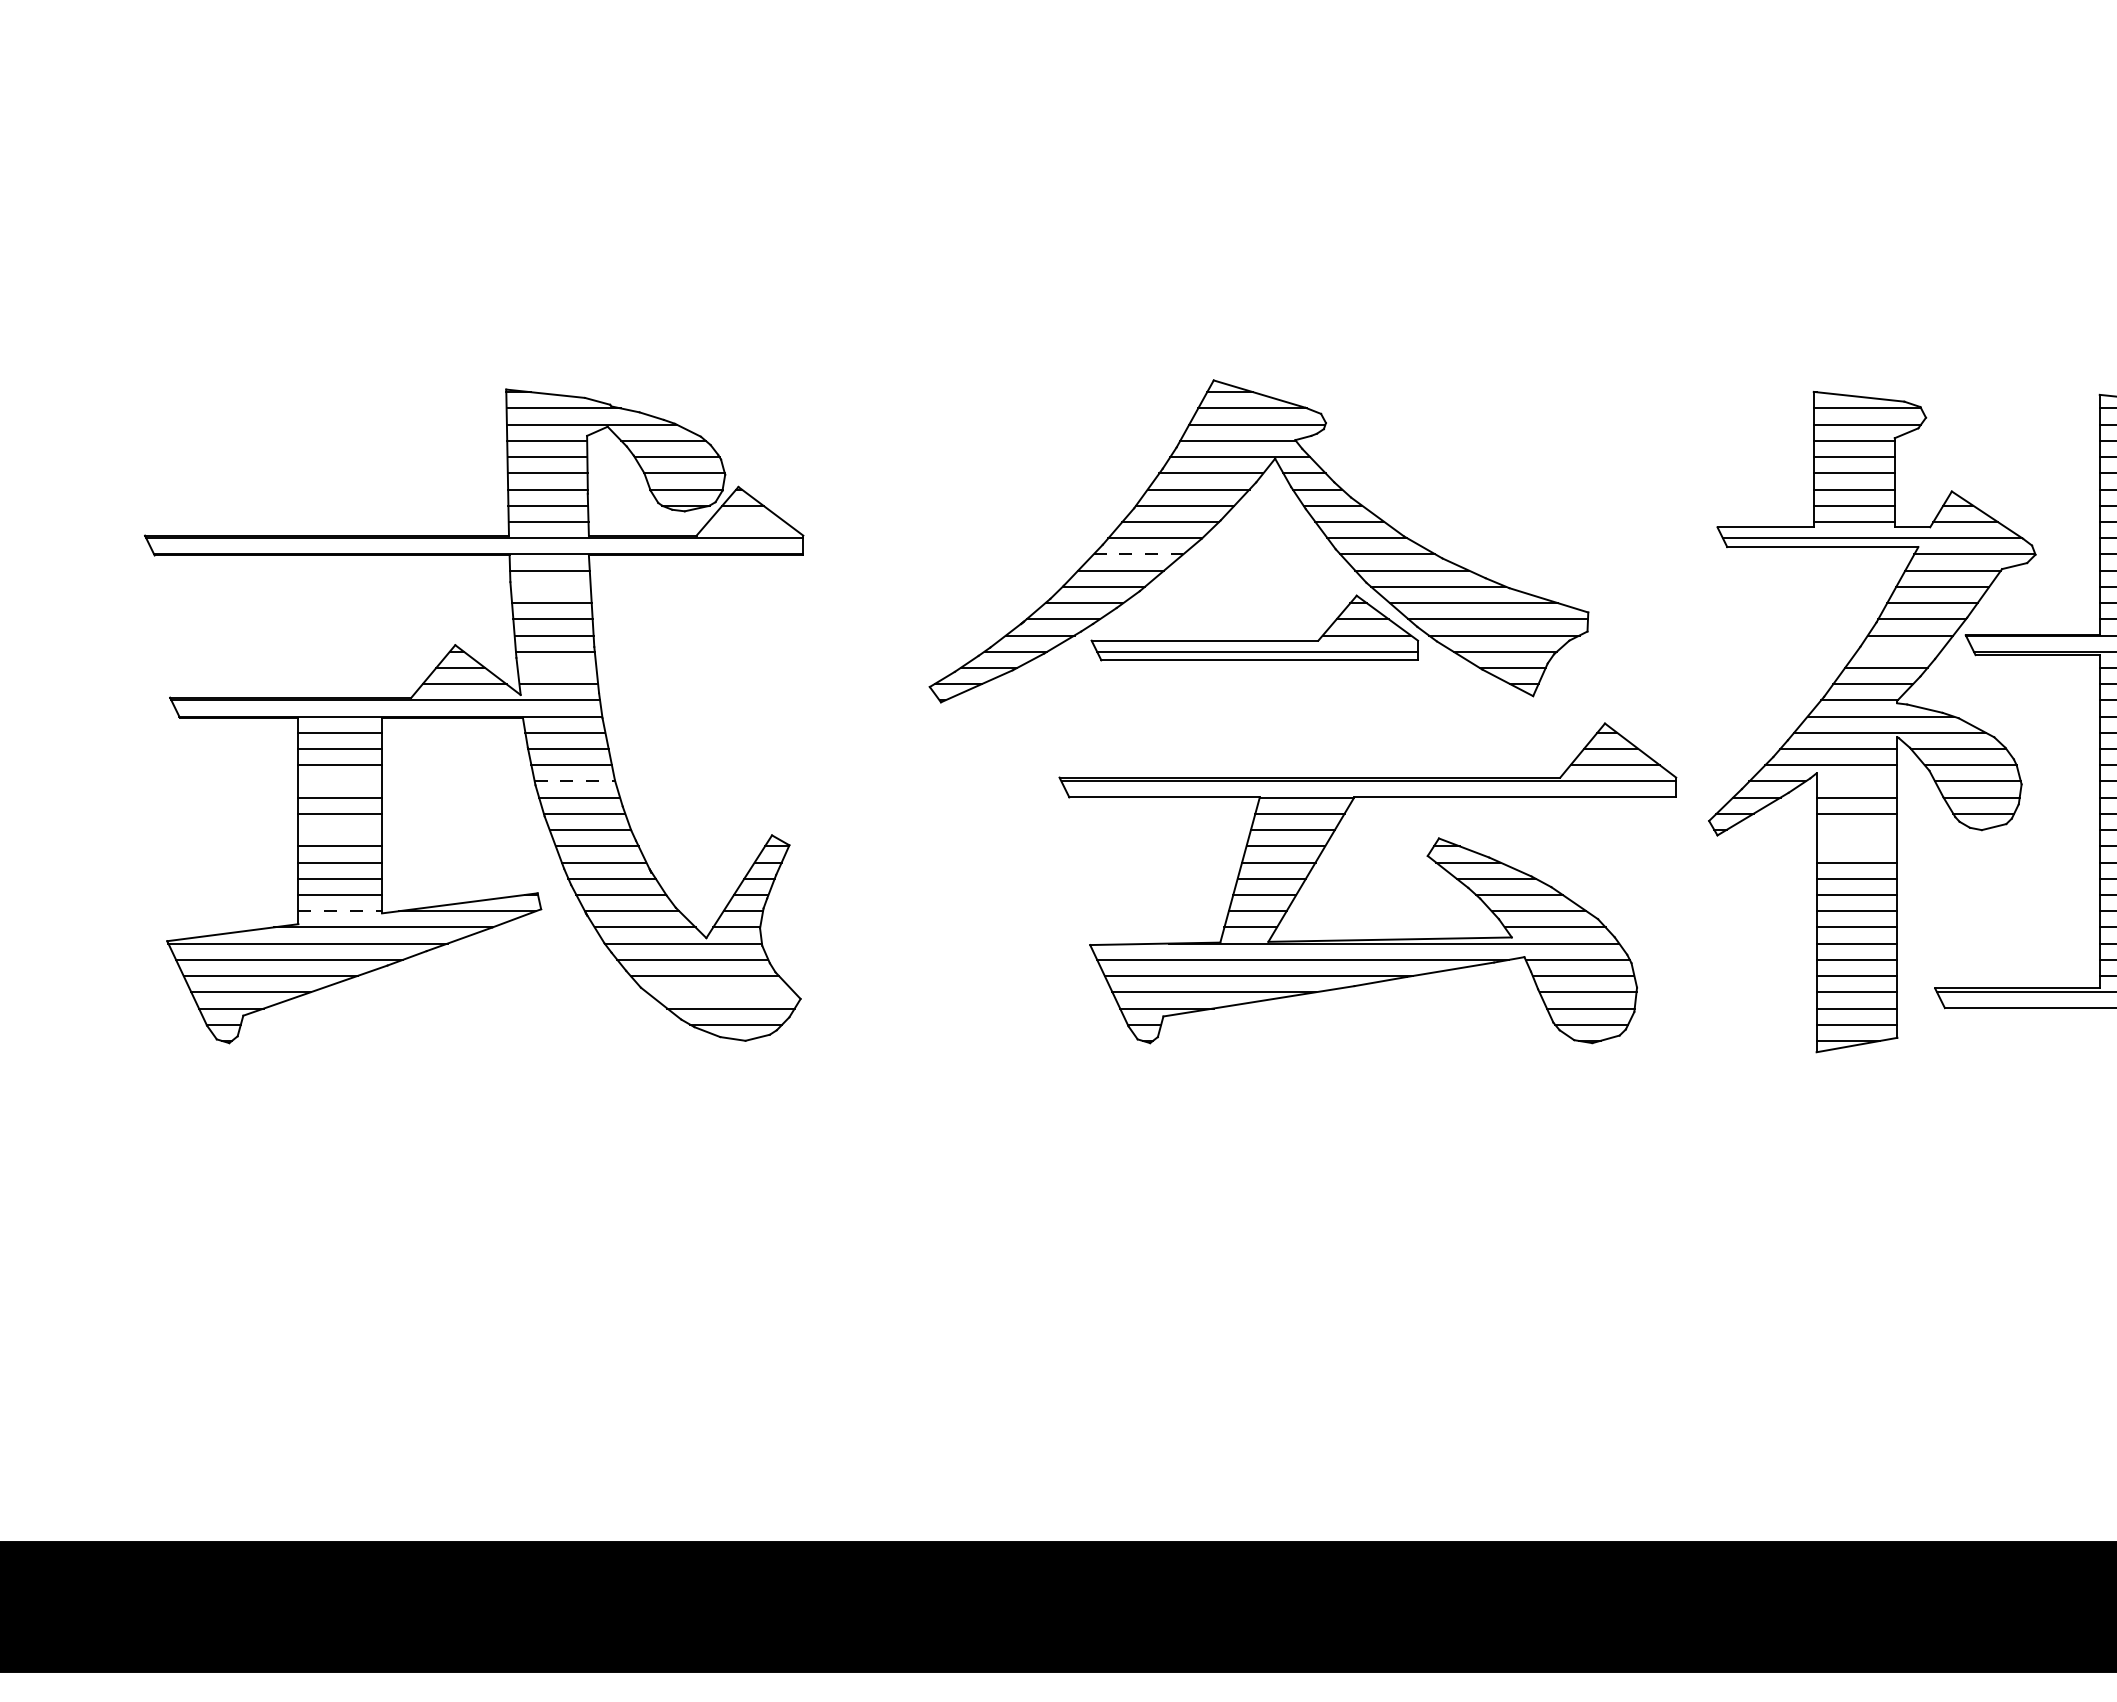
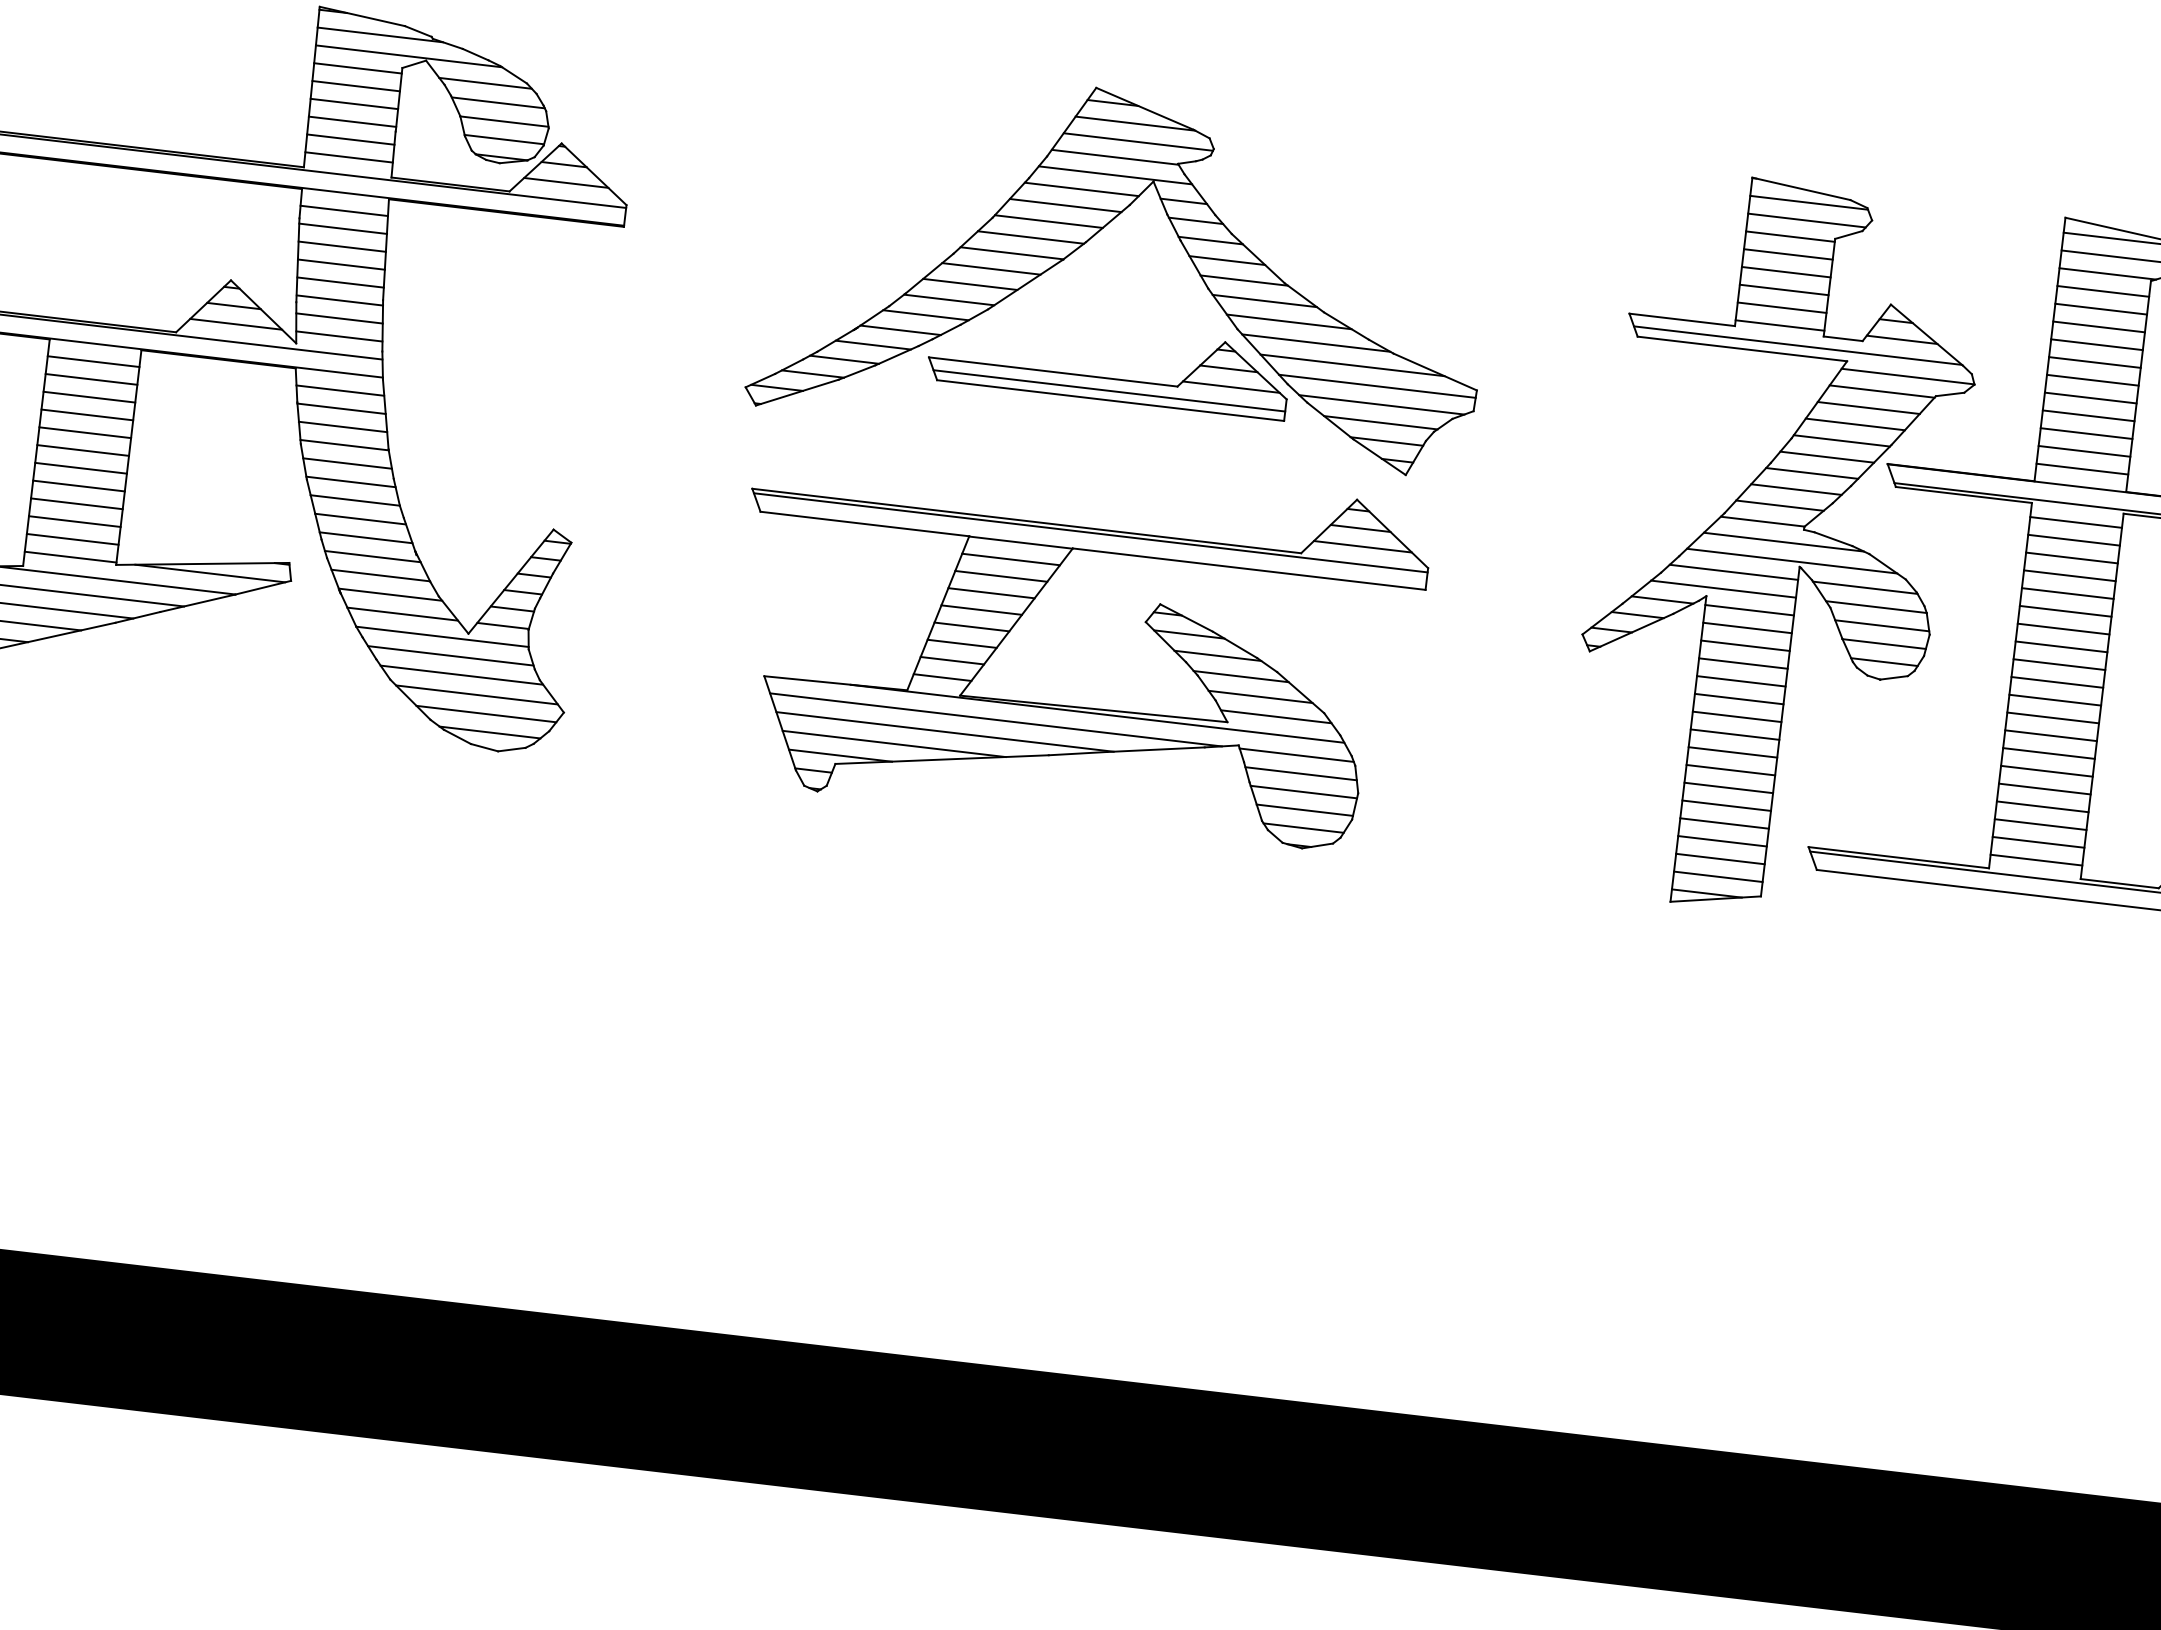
line: (746, 522) -> (565, 183), added
line: (1138, 554) -> (991, 268), dashed -> solid
line: (550, 586) -> (342, 228), added
line: (1898, 651) -> (1811, 473), added
line: (556, 667) -> (339, 317), added
line: (340, 781) -> (87, 415), added
line: (575, 781) -> (345, 445), dashed -> solid
line: (1856, 781) -> (1749, 610), added
line: (340, 830) -> (81, 468), added
line: (1856, 830) -> (1742, 663), added
line: (1856, 846) -> (1740, 681), added
part: (1322, 853) -> (1030, 605), moved
line: (340, 911) -> (70, 557), dashed -> solid
line: (720, 992) -> (476, 695), added

